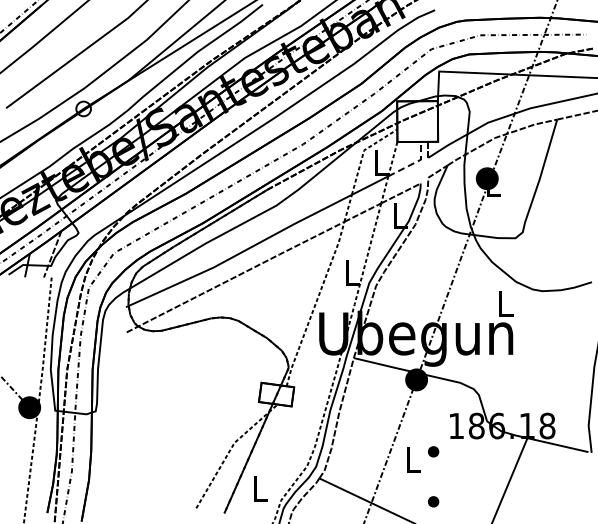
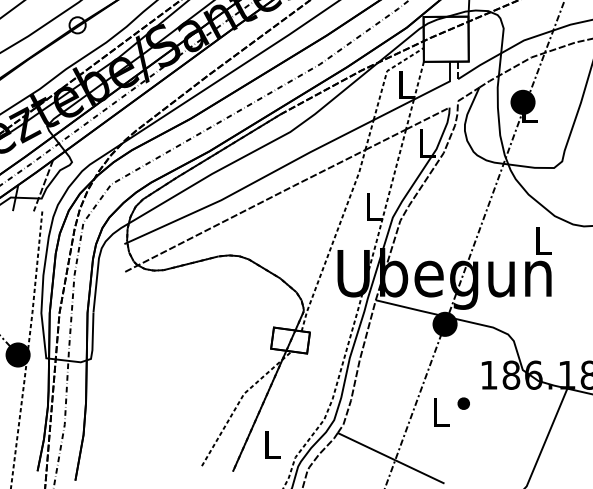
line: (413, 163) -> (441, 85), dashed -> solid
part: (433, 501) -> (463, 458), removed

